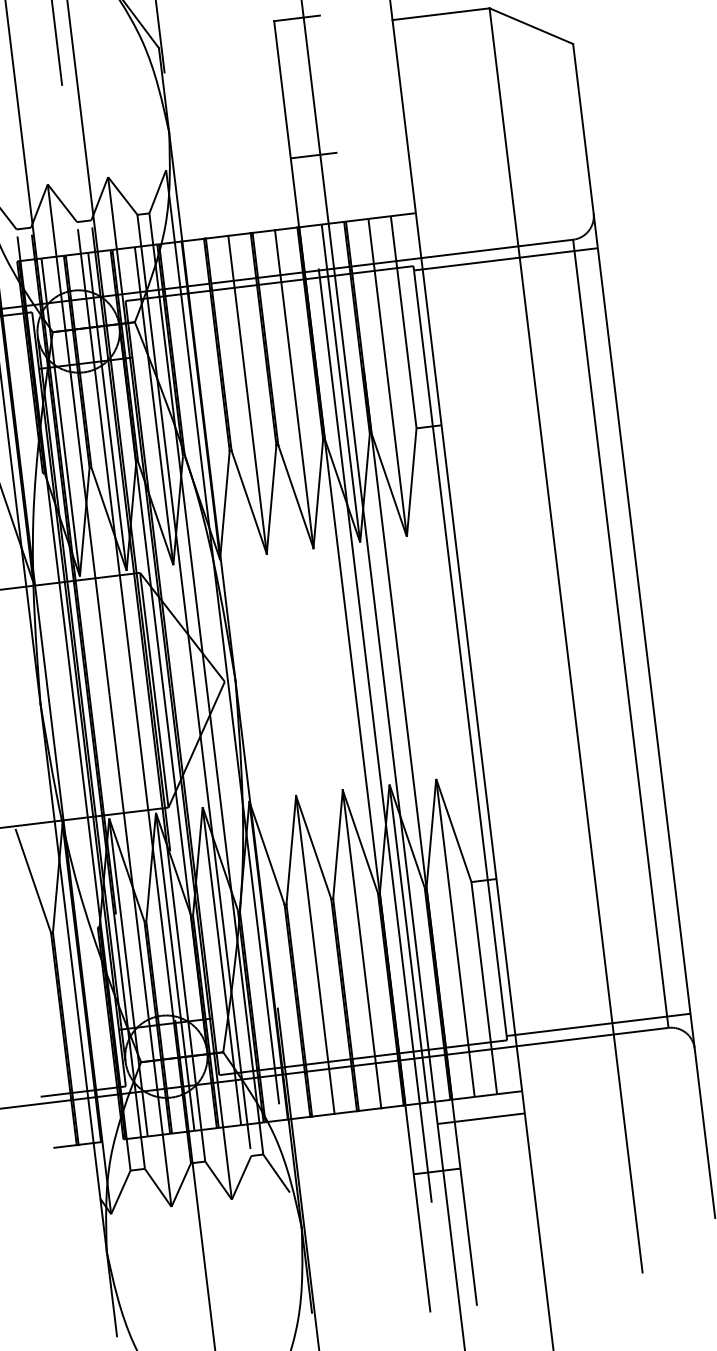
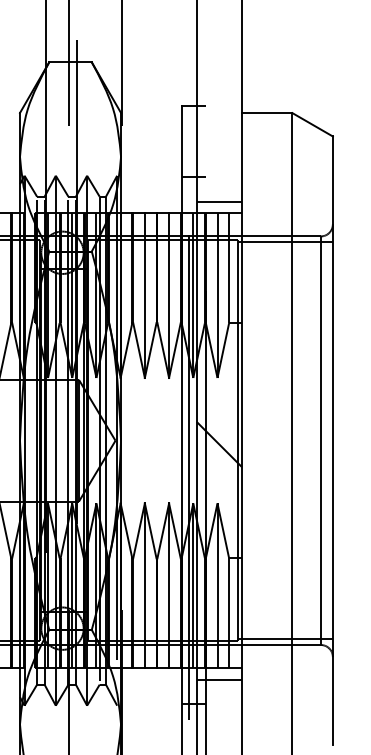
line: (369, 195) -> (219, 201), added
hatch: (426, 664) -> (219, 444), added

